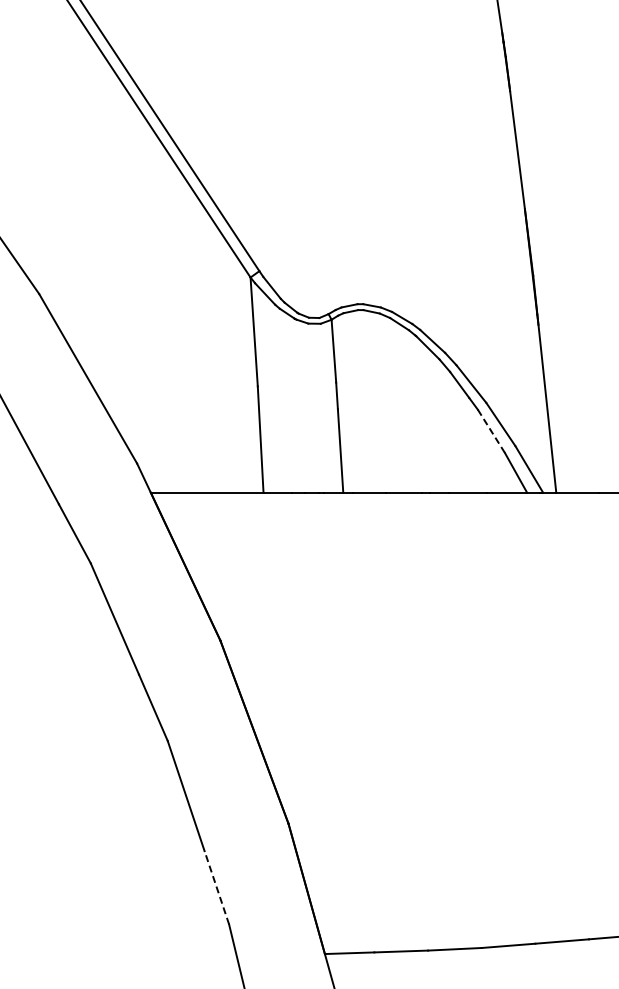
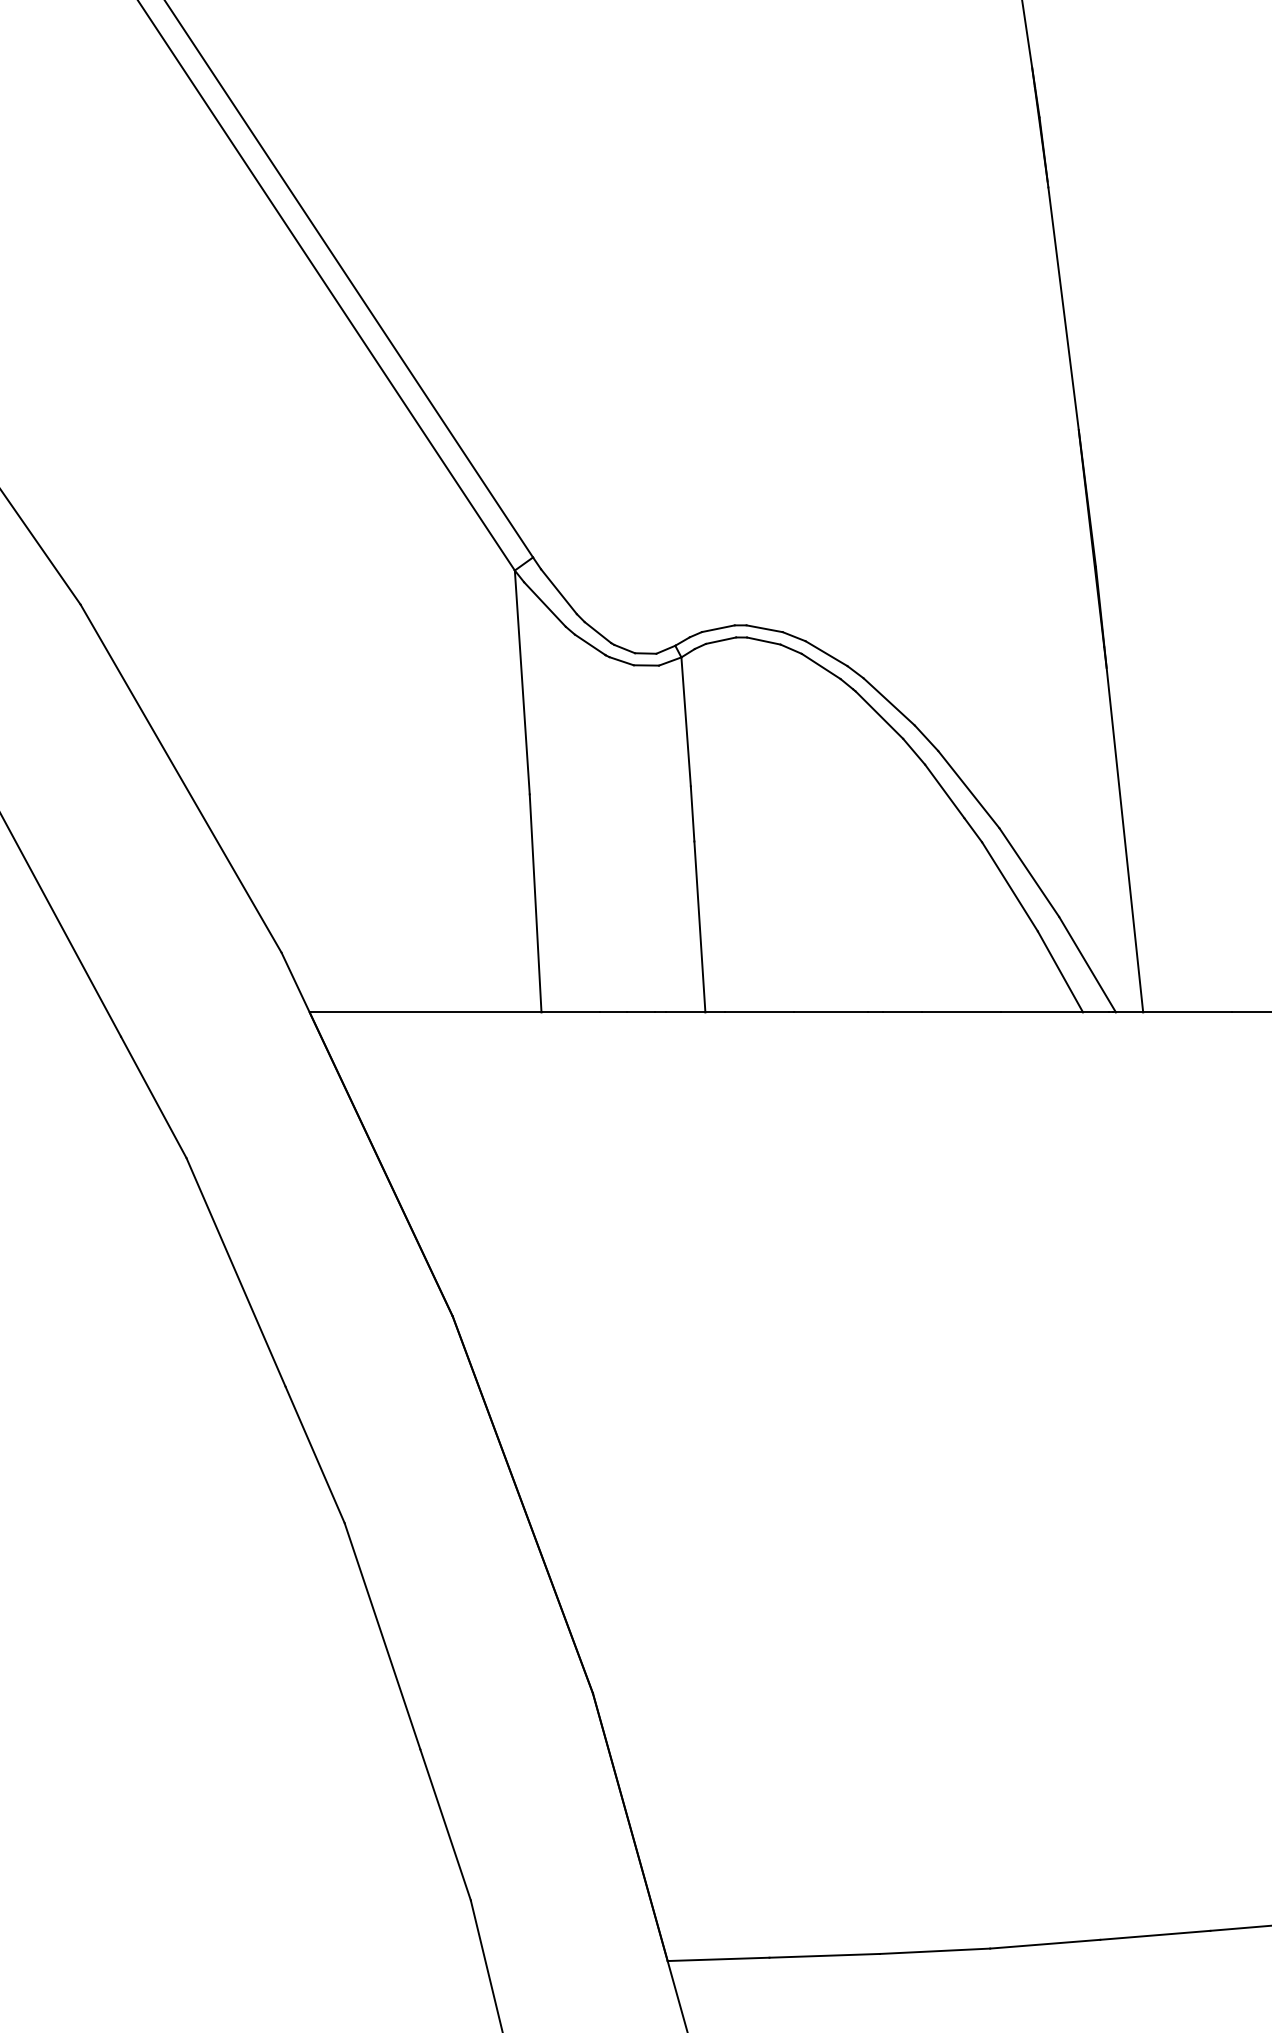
line: (491, 431) -> (1010, 887), dashed -> solid
line: (216, 887) -> (444, 1824), dashed -> solid

